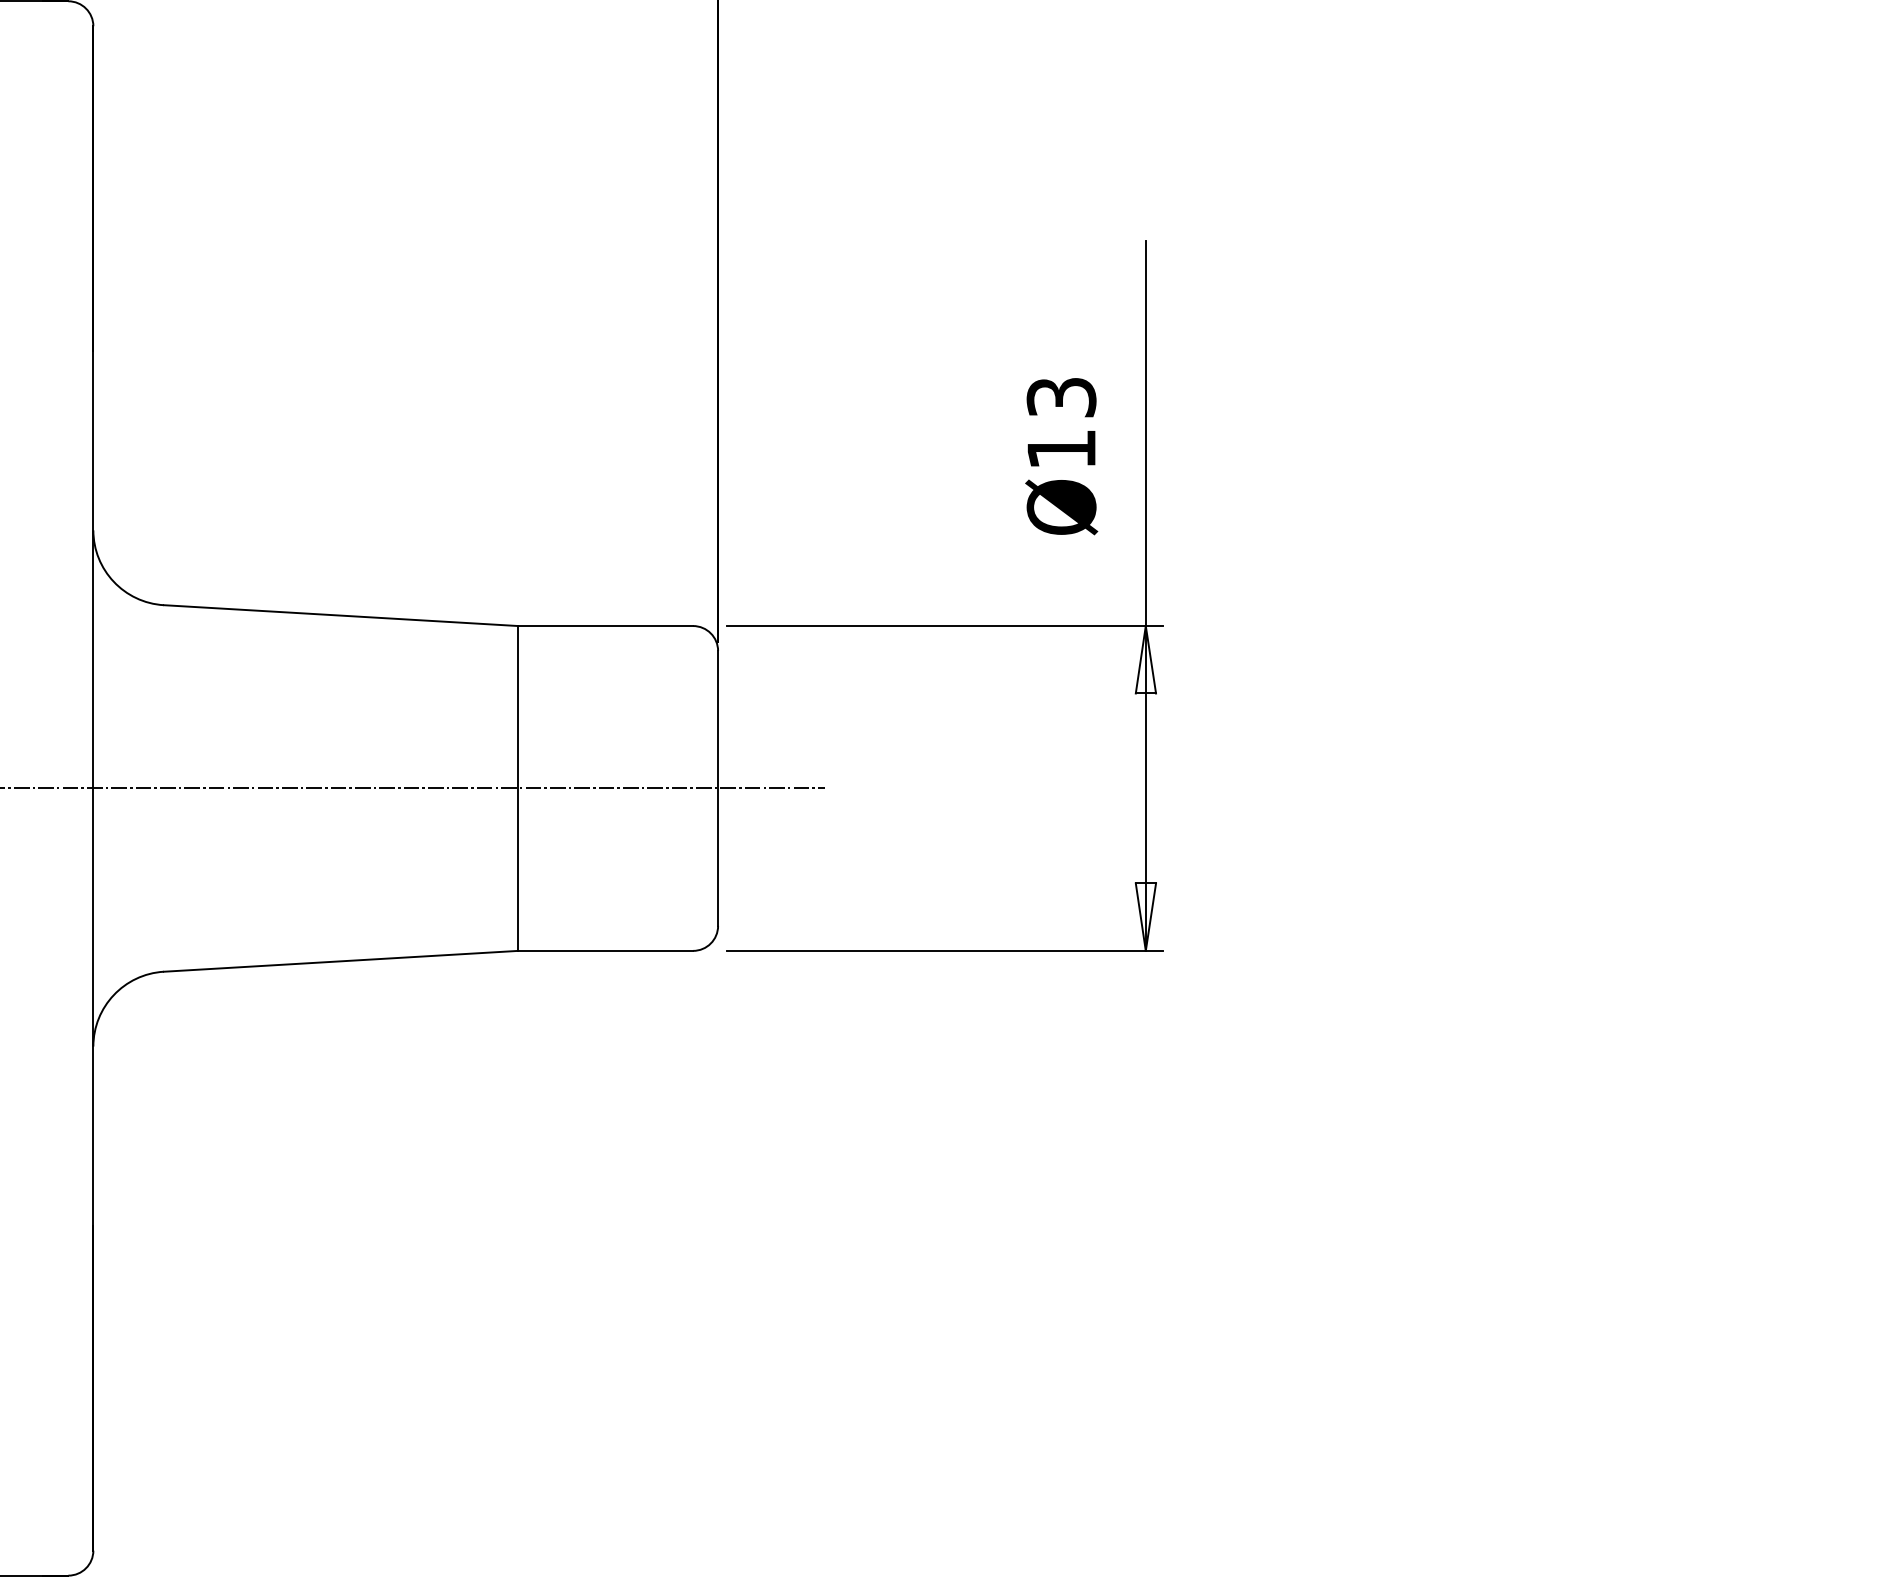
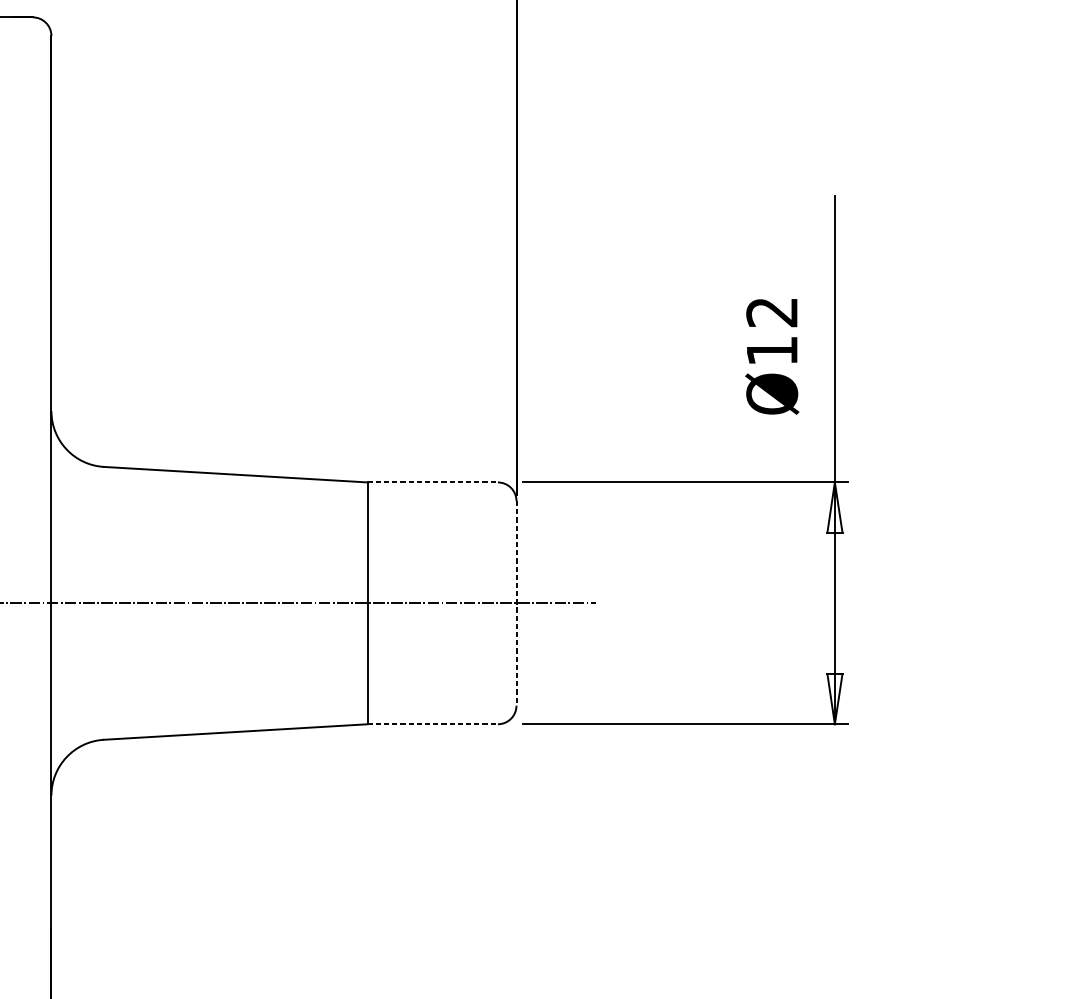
text: (1061, 397) -> (772, 312), Ø13 -> Ø12
line: (606, 626) -> (433, 482), solid -> dashed
line: (718, 788) -> (516, 603), solid -> dashed
line: (606, 950) -> (433, 723), solid -> dashed

